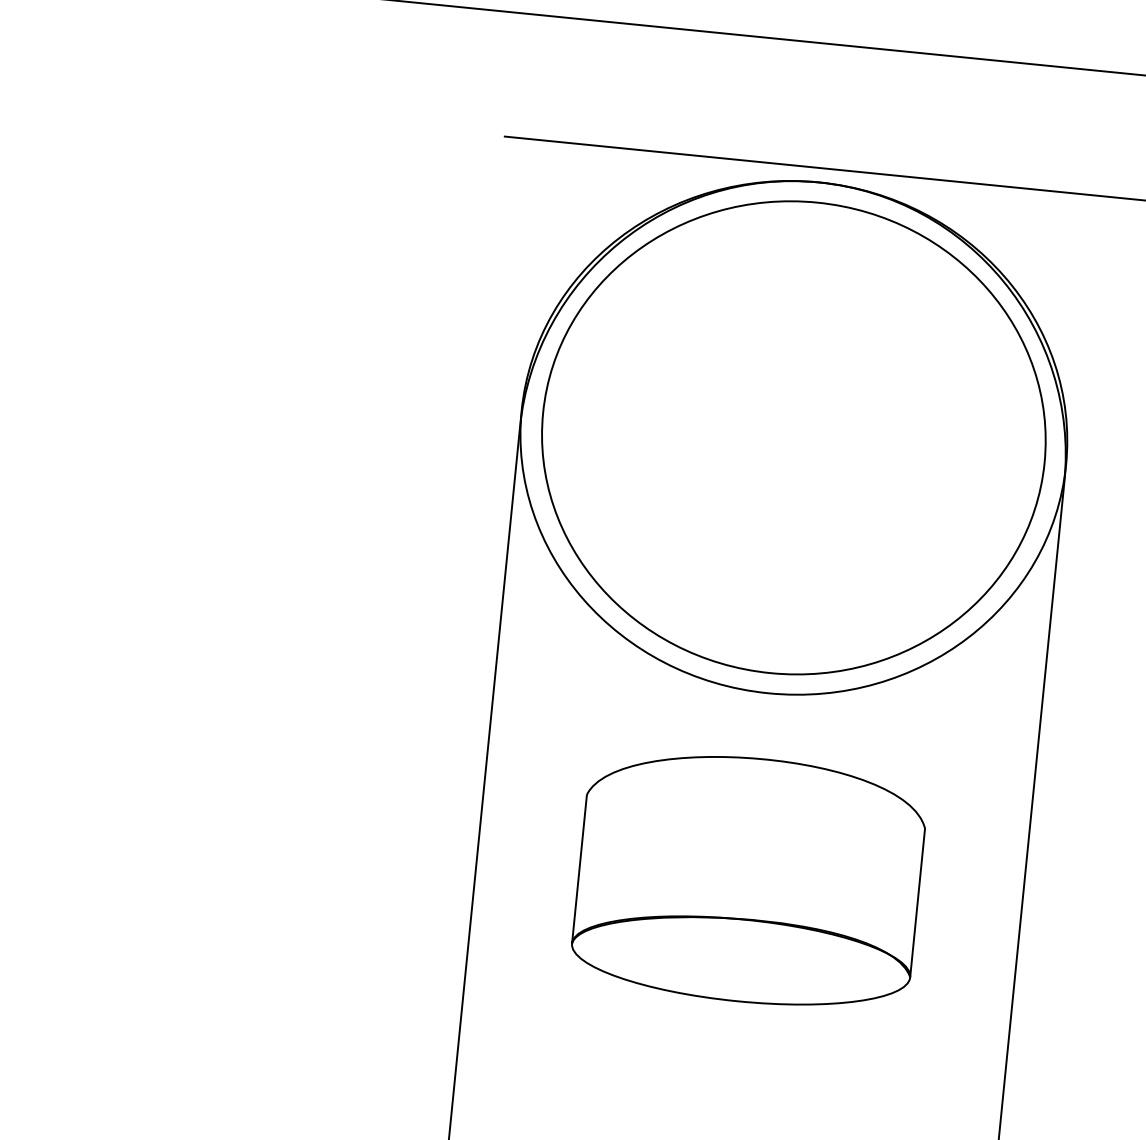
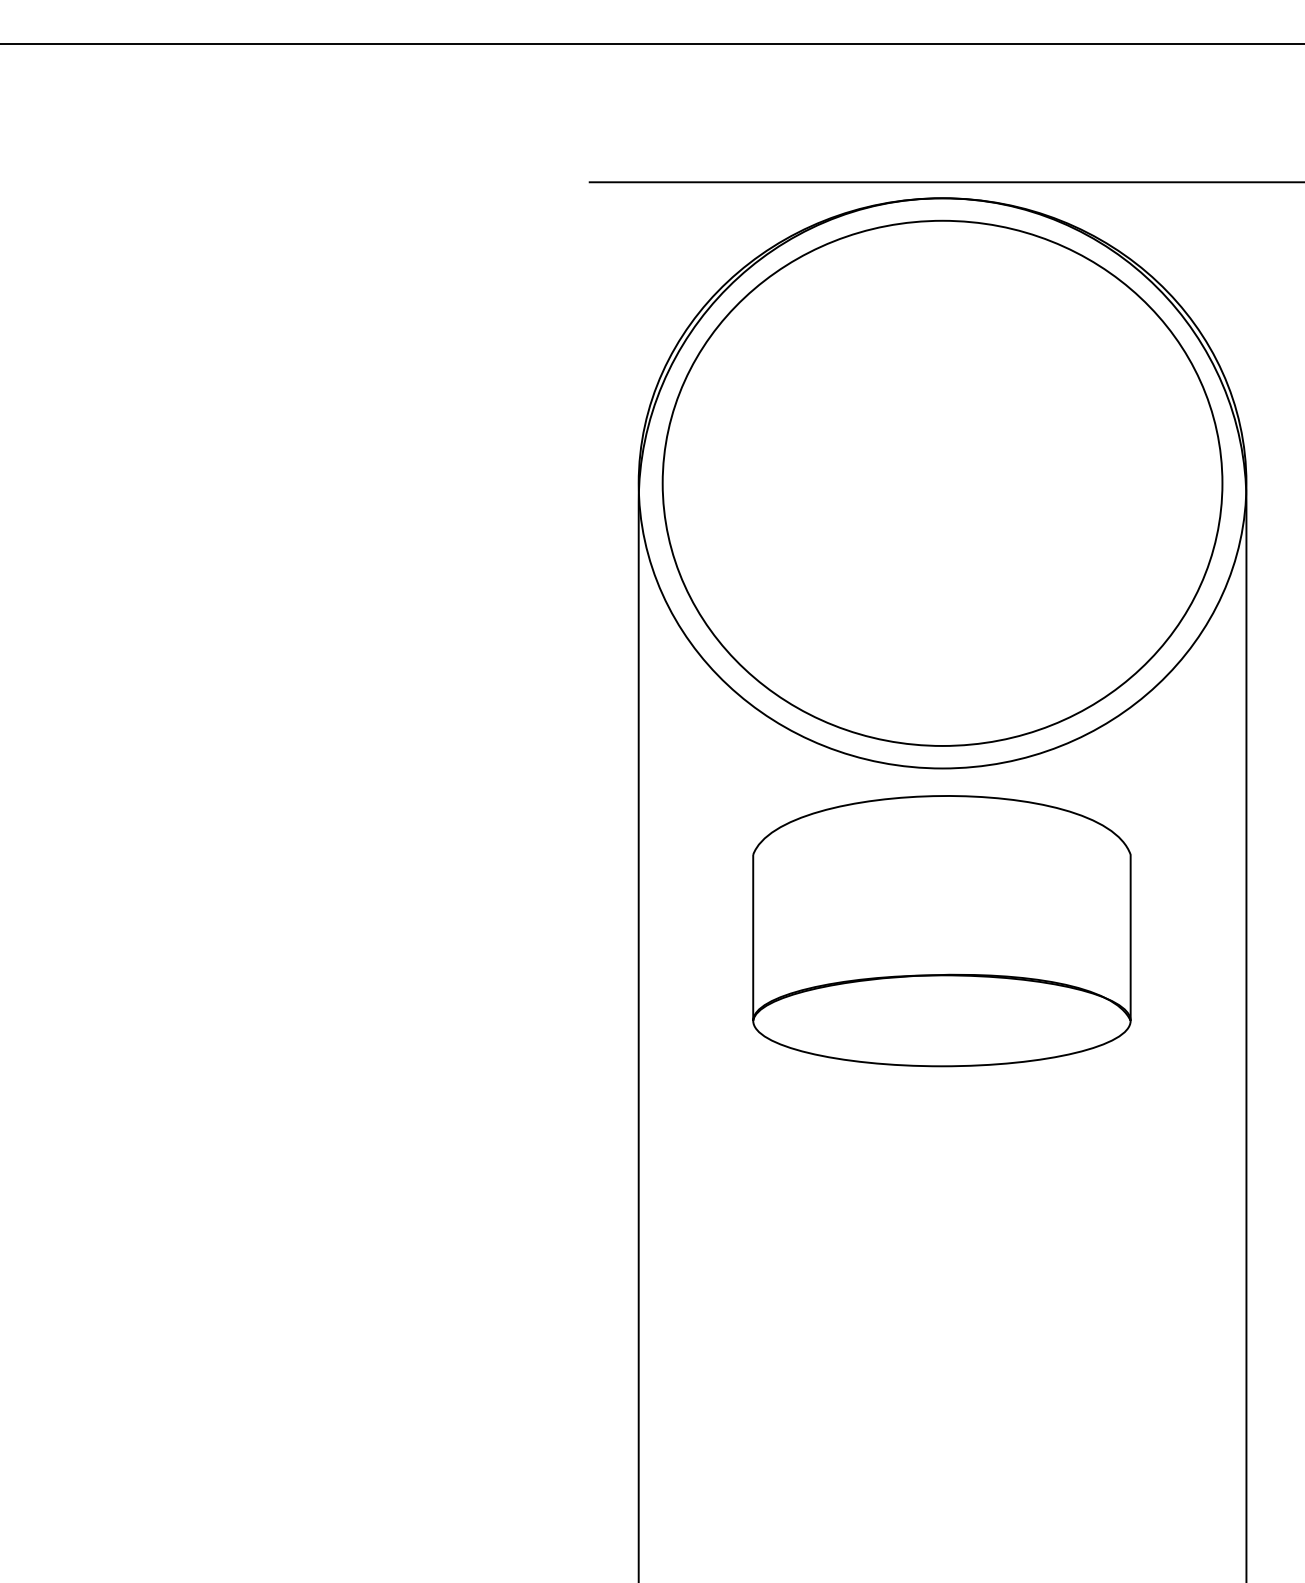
part: (748, 880) -> (941, 931), moved

